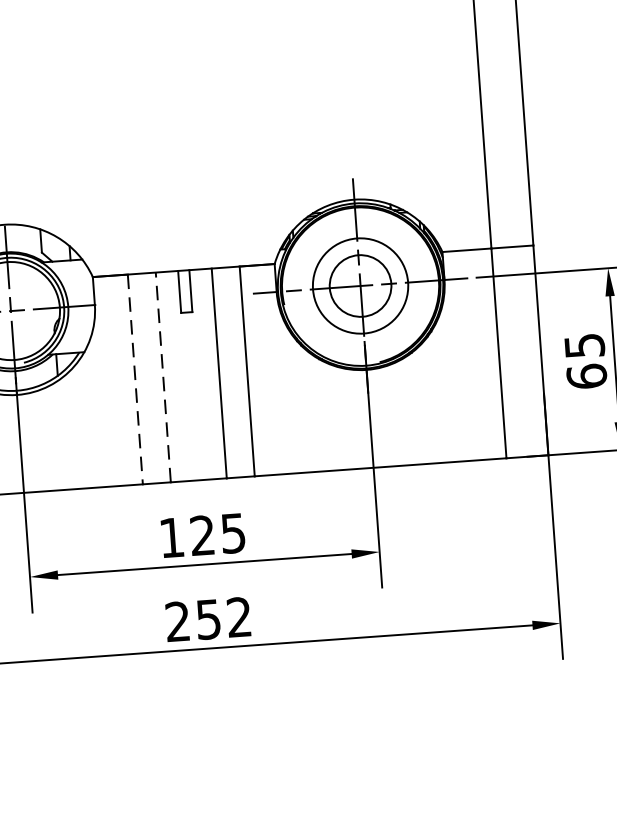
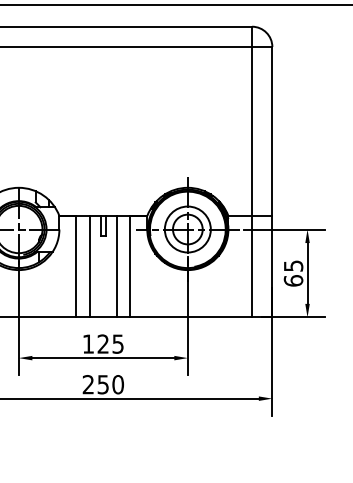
line: (162, 377) -> (89, 266), dashed -> solid
line: (135, 378) -> (76, 266), dashed -> solid
text: (238, 617) -> (117, 384), 252 -> 250

